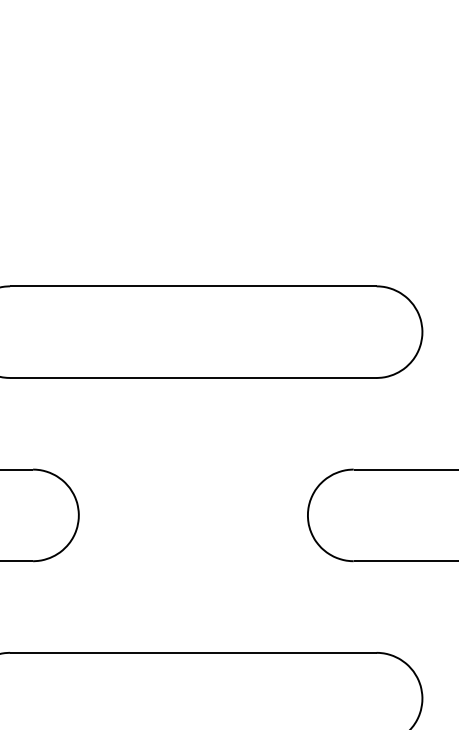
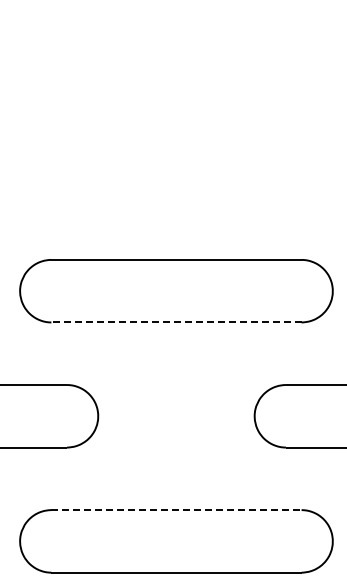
line: (191, 378) -> (175, 322), solid -> dashed
line: (193, 653) -> (176, 510), solid -> dashed

